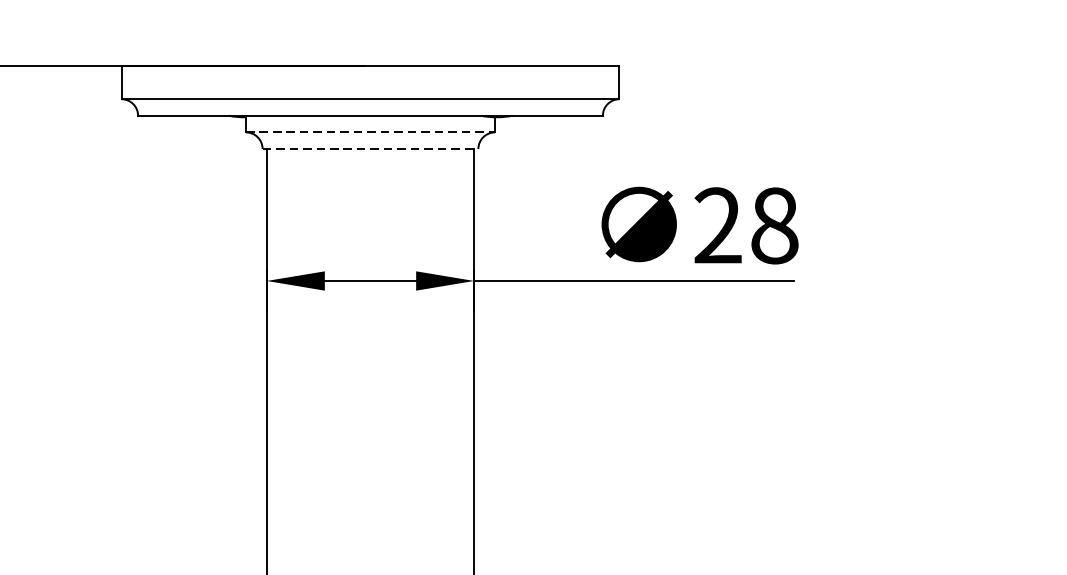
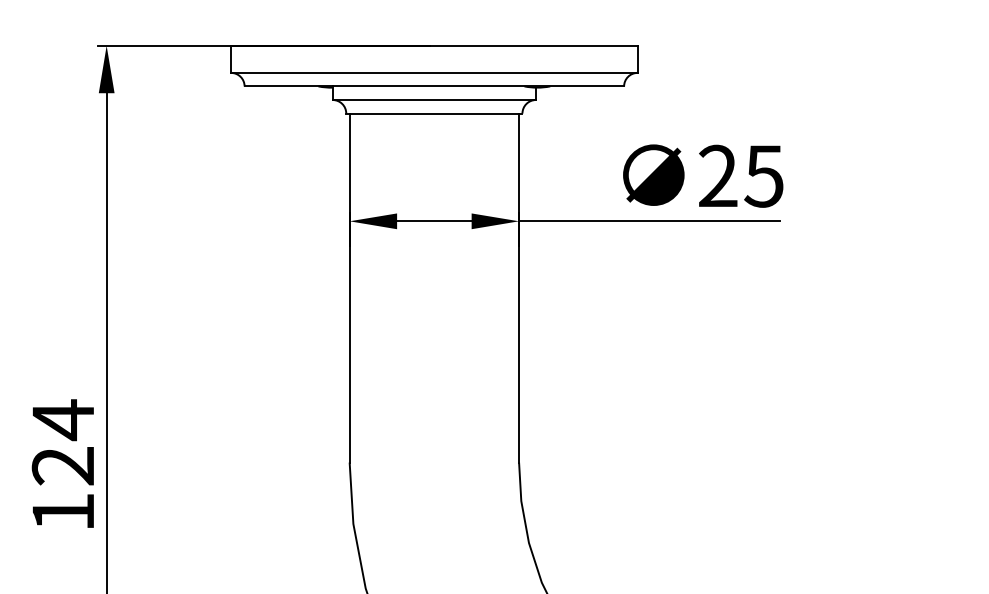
line: (370, 133) -> (434, 100), dashed -> solid
line: (370, 148) -> (434, 113), dashed -> solid
text: (773, 226) -> (763, 176), 28 -> 25

